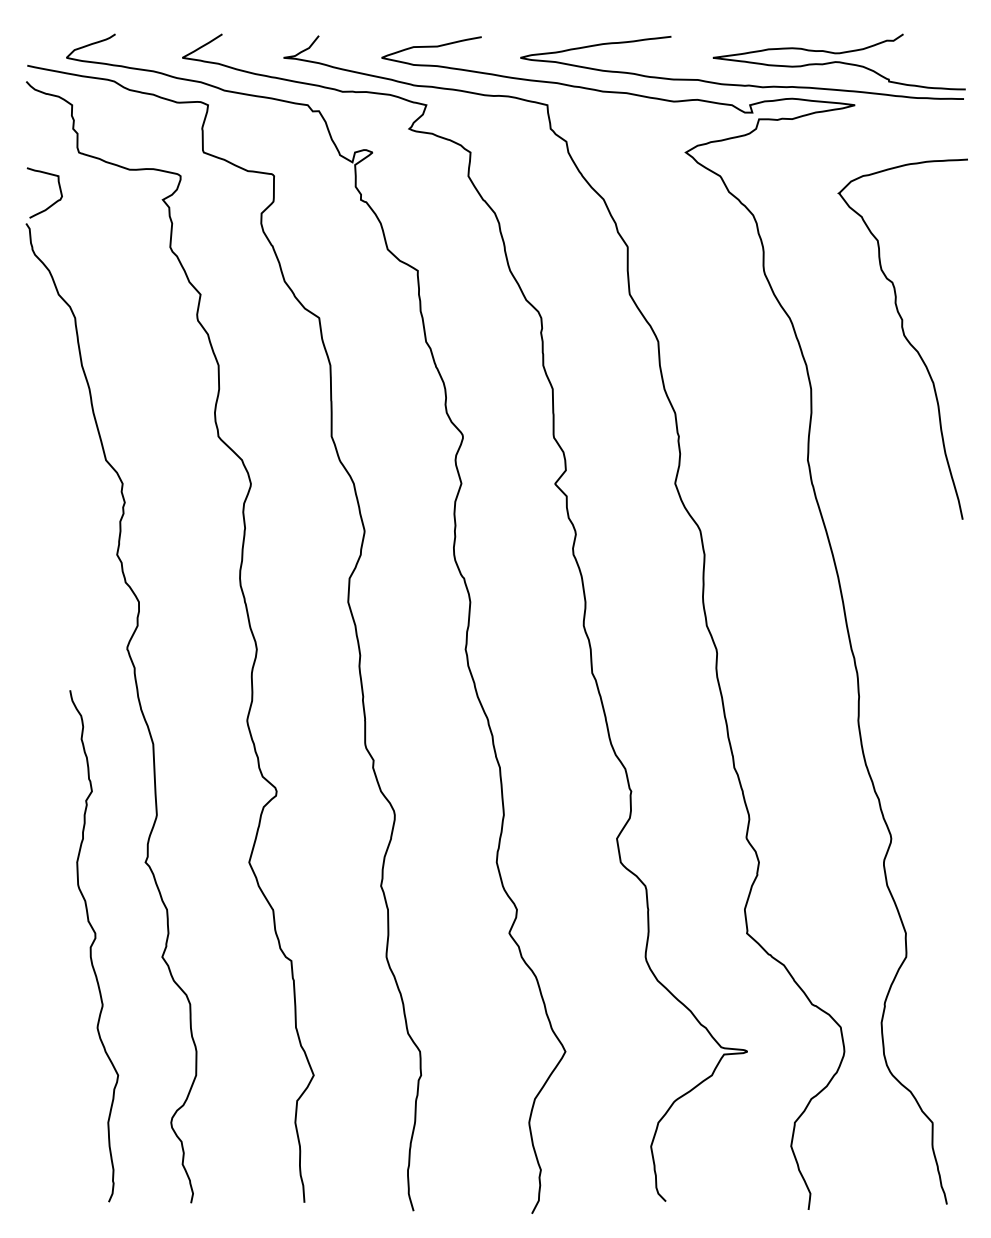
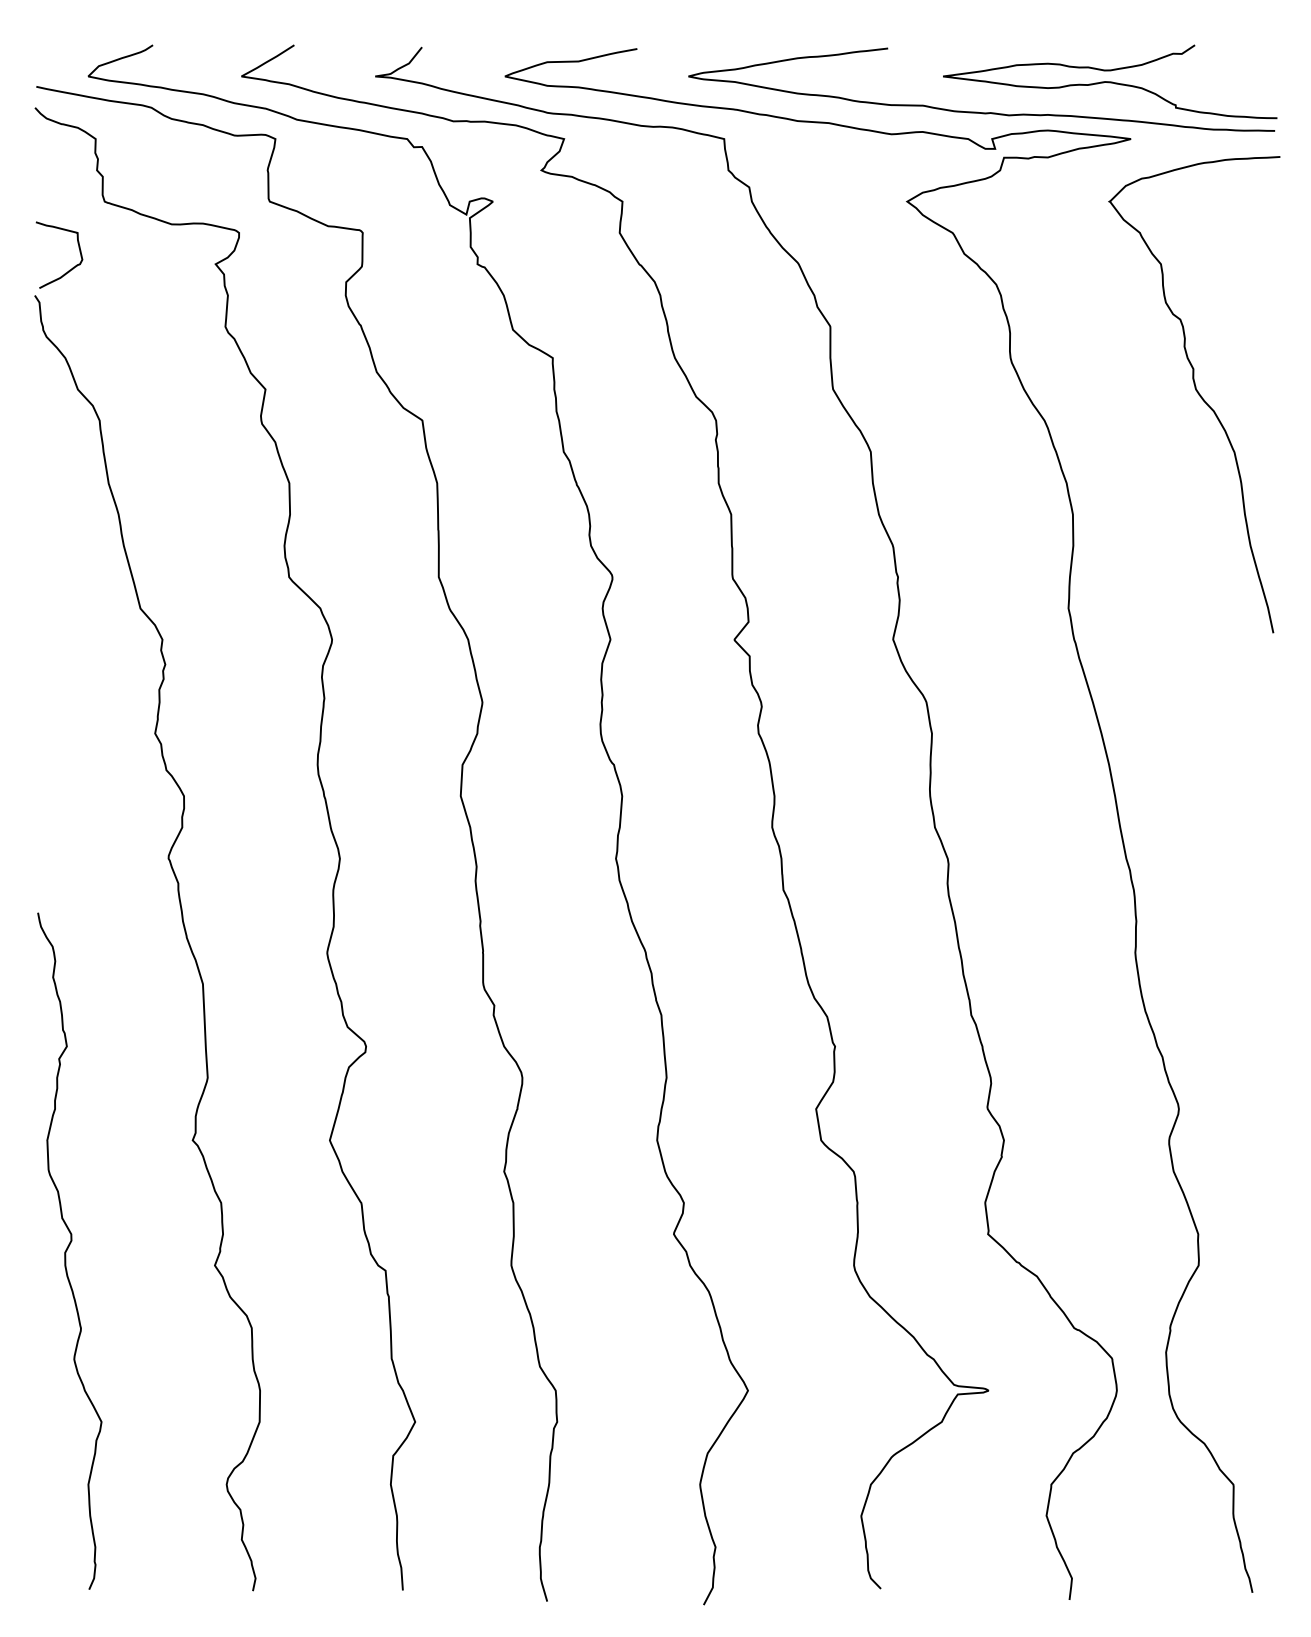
curve: (904, 337) -> (1196, 392), moved
curve: (92, 945) -> (67, 1250), moved

